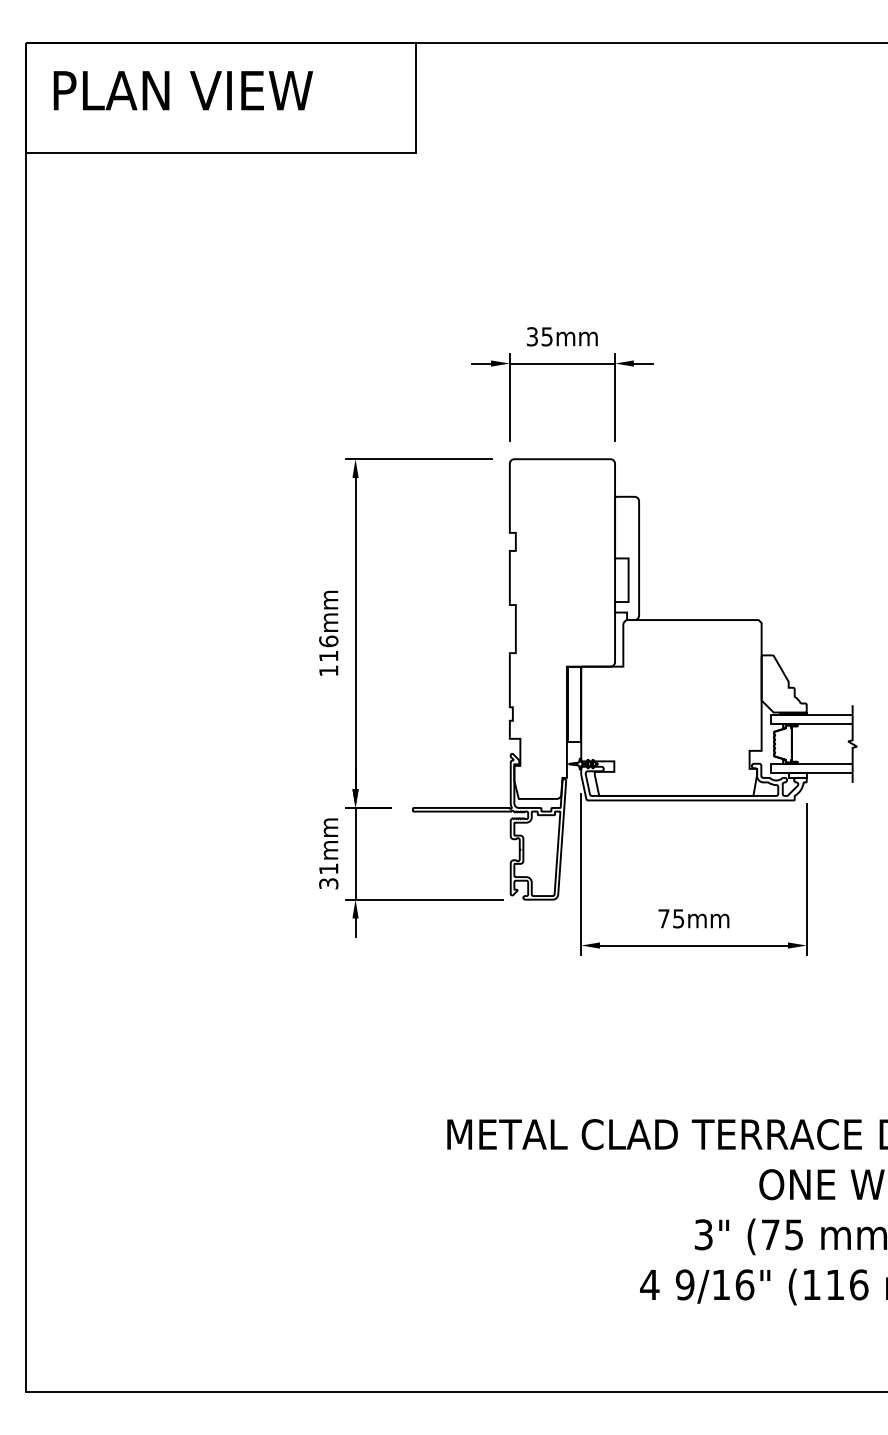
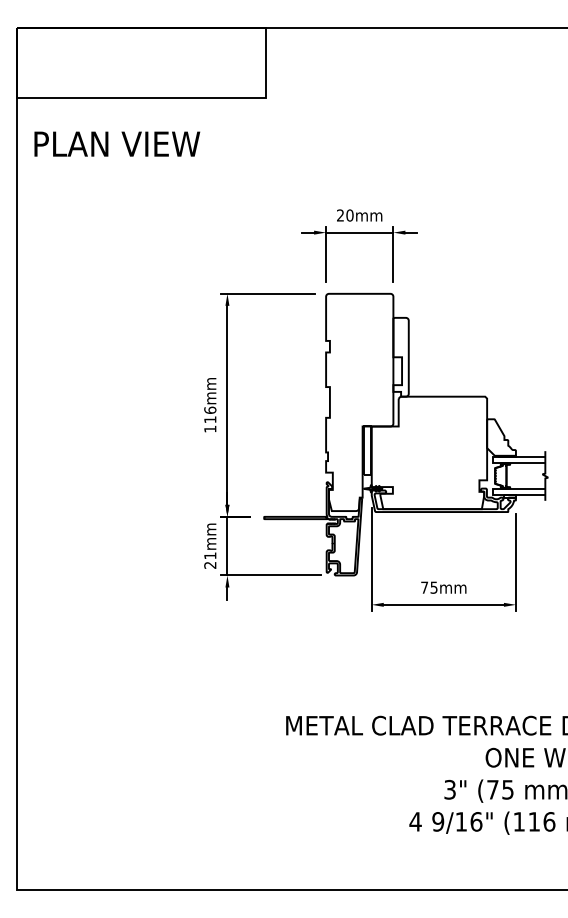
text: (183, 89) -> (117, 143), moved
text: (540, 336) -> (345, 215), 35mm -> 20mm
text: (329, 882) -> (210, 564), 31mm -> 21mm

